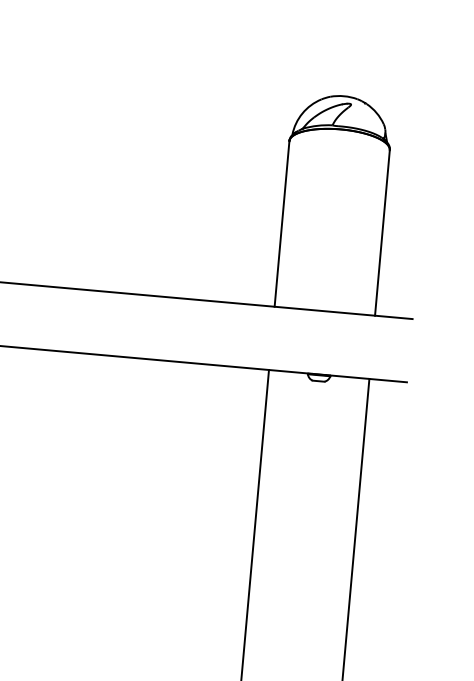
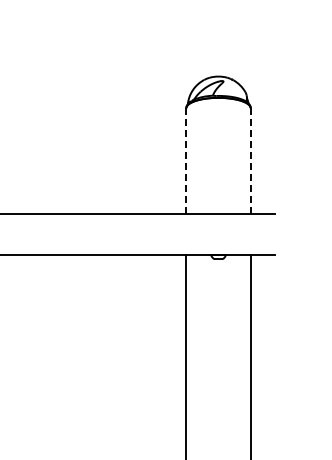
line: (282, 224) -> (186, 161), solid -> dashed
line: (382, 231) -> (250, 160), solid -> dashed

